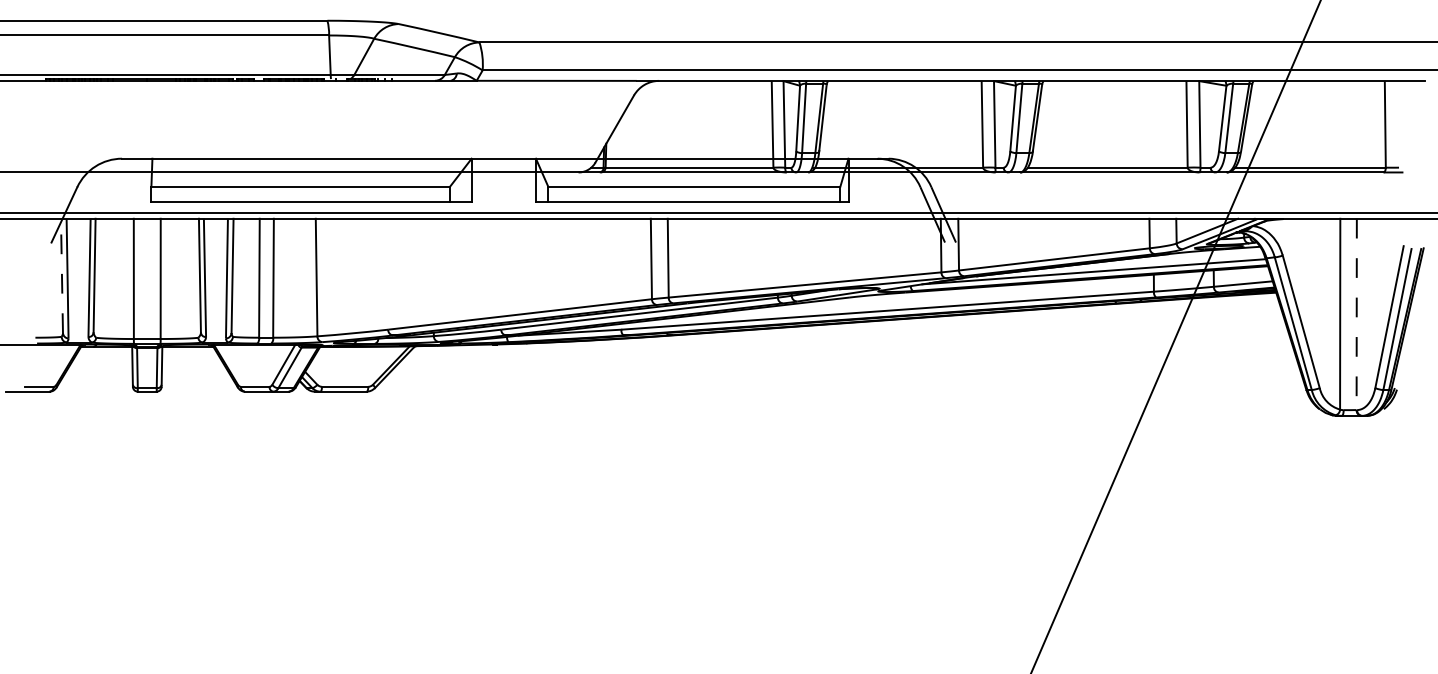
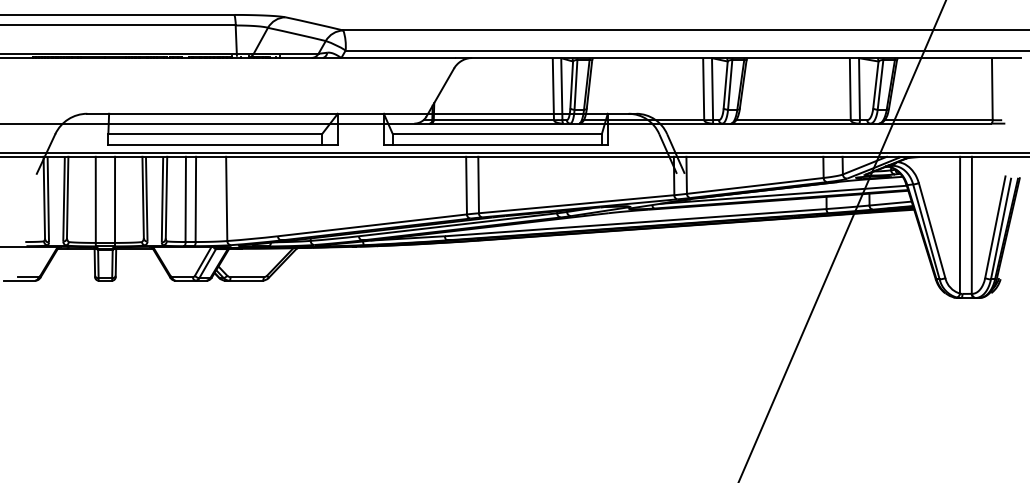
line: (61, 275) -> (43, 197), dashed -> solid
line: (1356, 314) -> (971, 225), dashed -> solid

